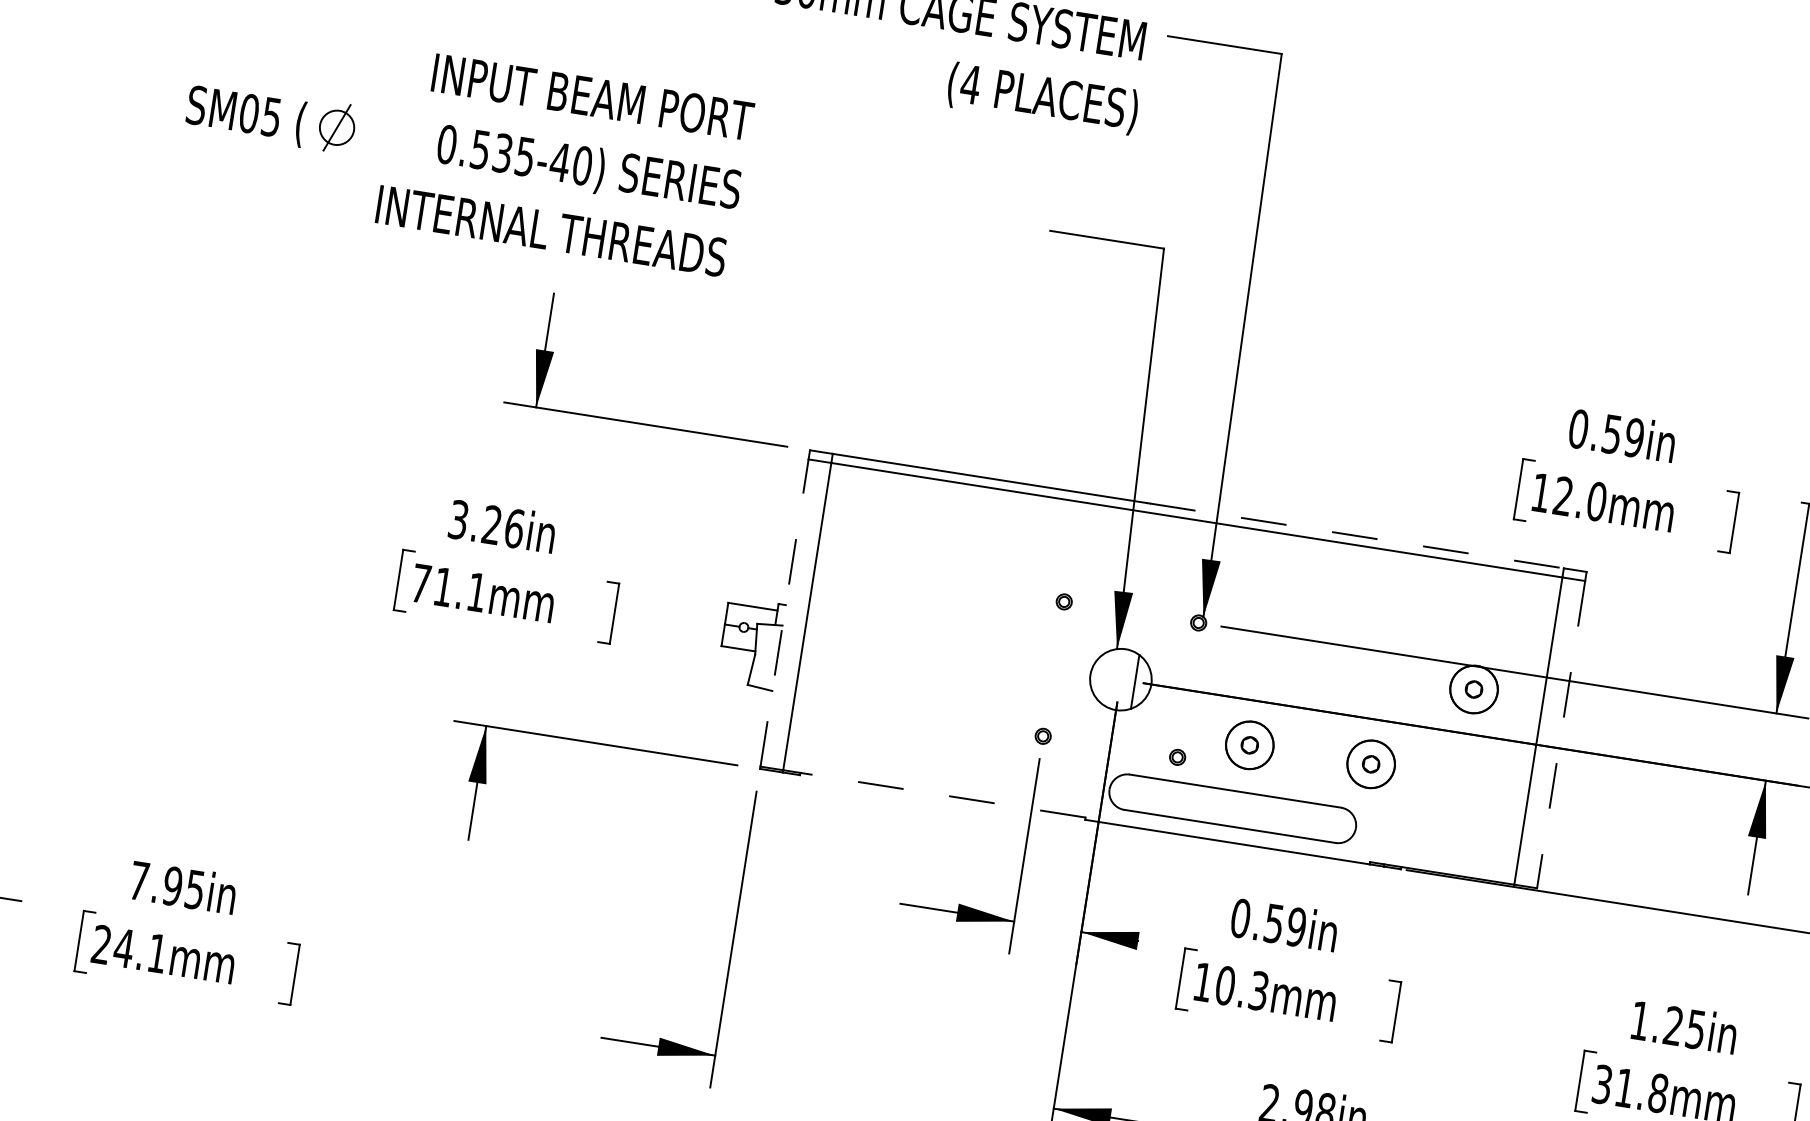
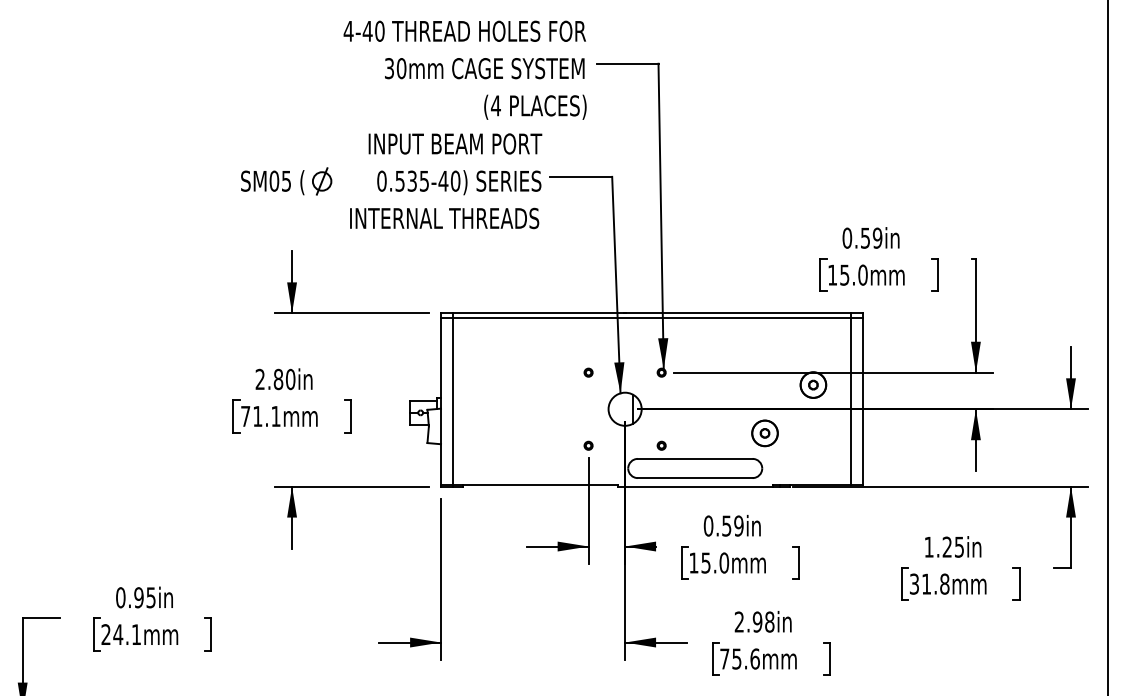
part: (464, 147) -> (391, 181), moved
text: (1563, 495) -> (844, 274), 12.0mm -> 15.0mm
text: (486, 524) -> (275, 379), 3.26in -> 2.80in
line: (1356, 536) -> (738, 313), dashed -> solid
line: (785, 612) -> (441, 401), dashed -> solid
line: (1561, 734) -> (863, 401), dashed -> solid
part: (1248, 745) -> (698, 433), removed
line: (934, 794) -> (535, 485), dashed -> solid
text: (138, 880) -> (120, 597), 7.95in -> 0.95in
text: (1242, 987) -> (715, 562), 10.3mm -> 15.0mm

